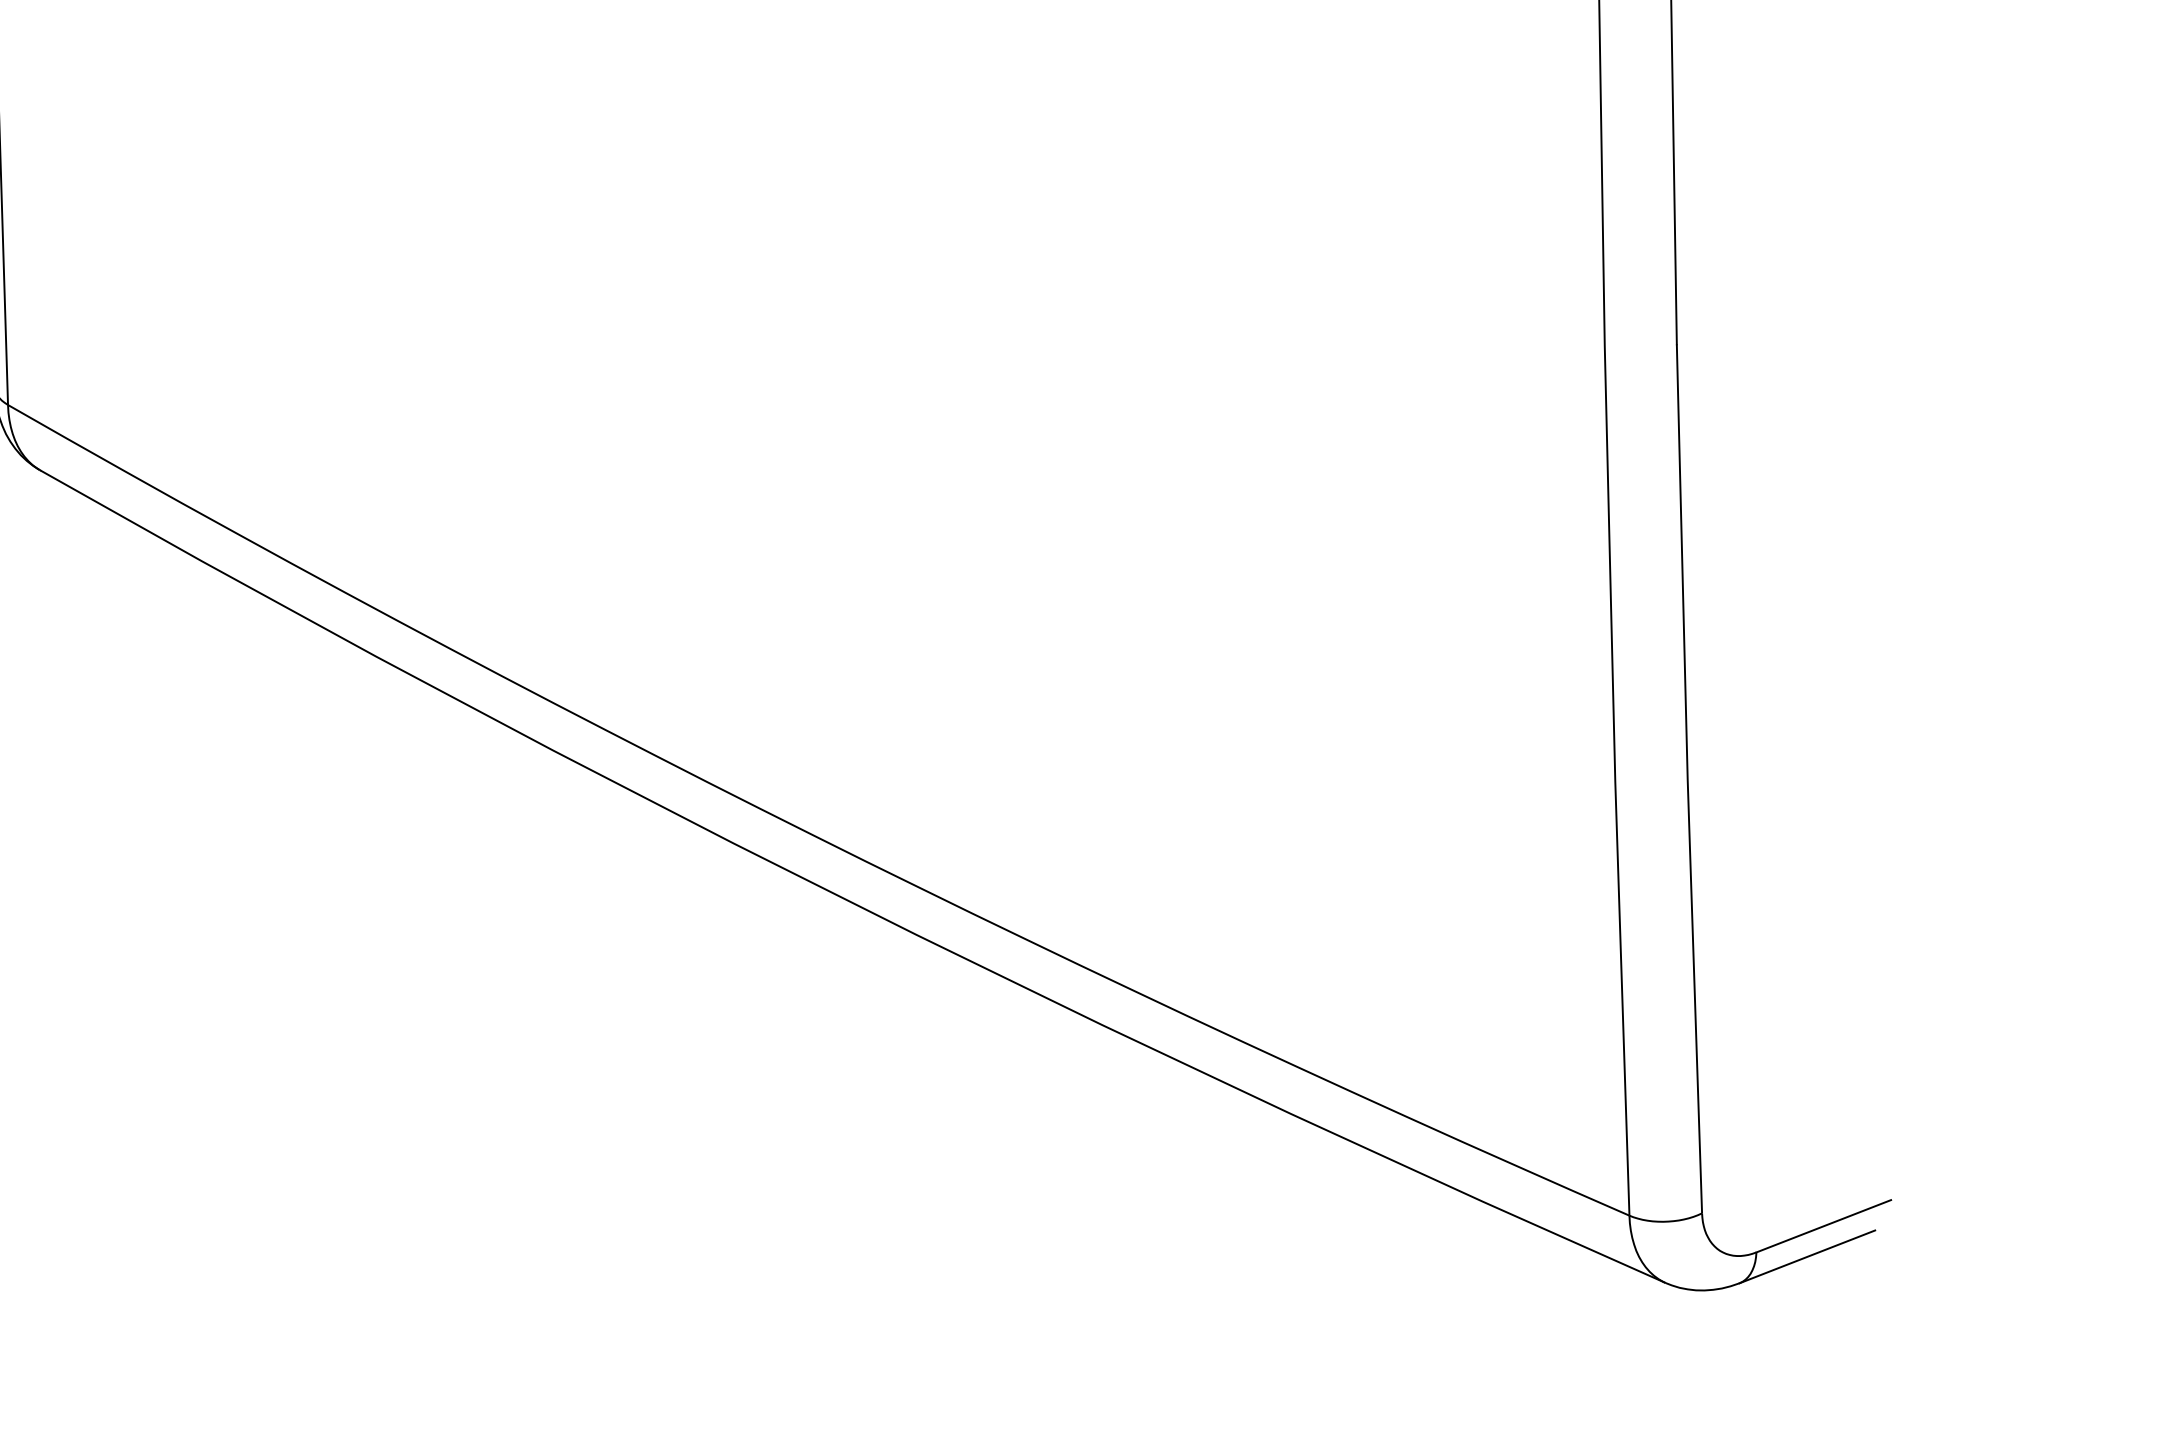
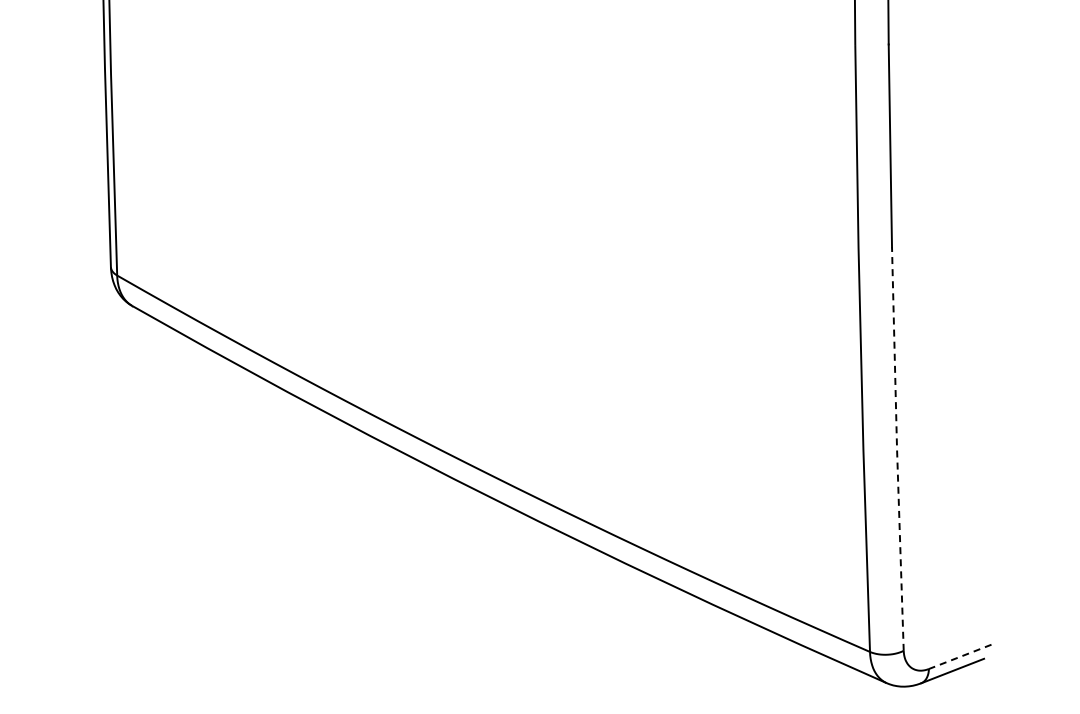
line: (1688, 779) -> (897, 449), solid -> dashed
line: (1824, 1225) -> (960, 656), solid -> dashed

